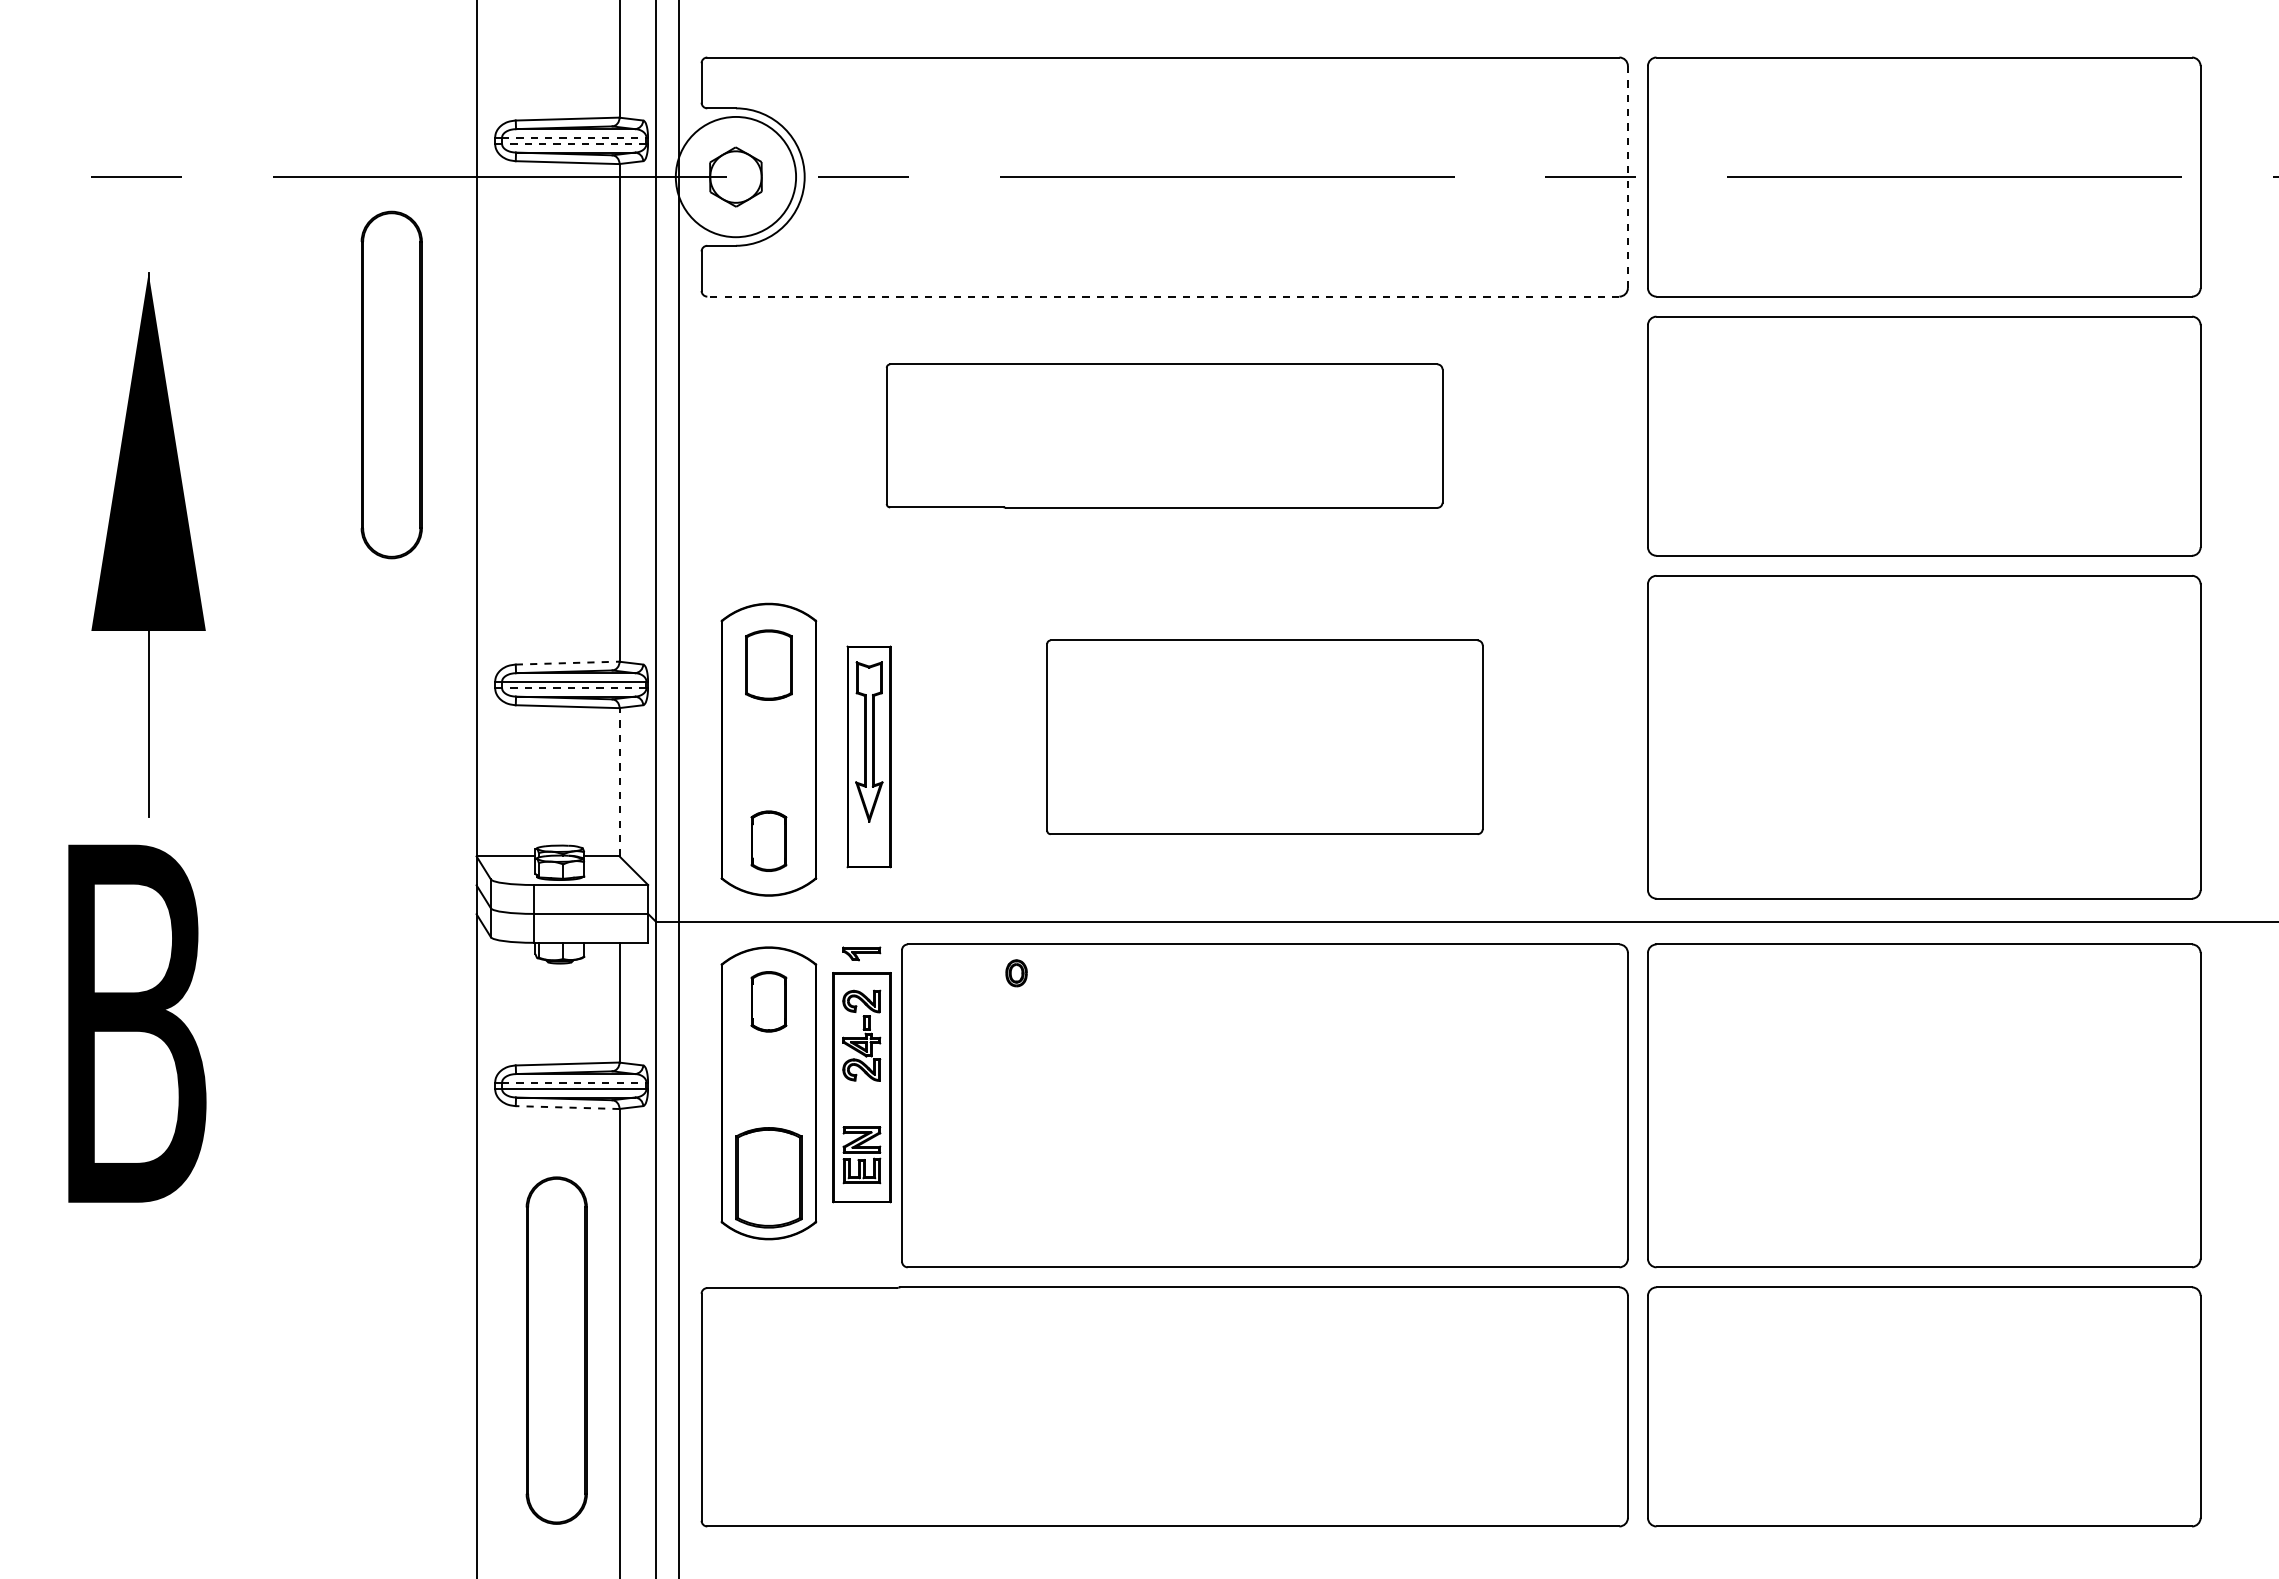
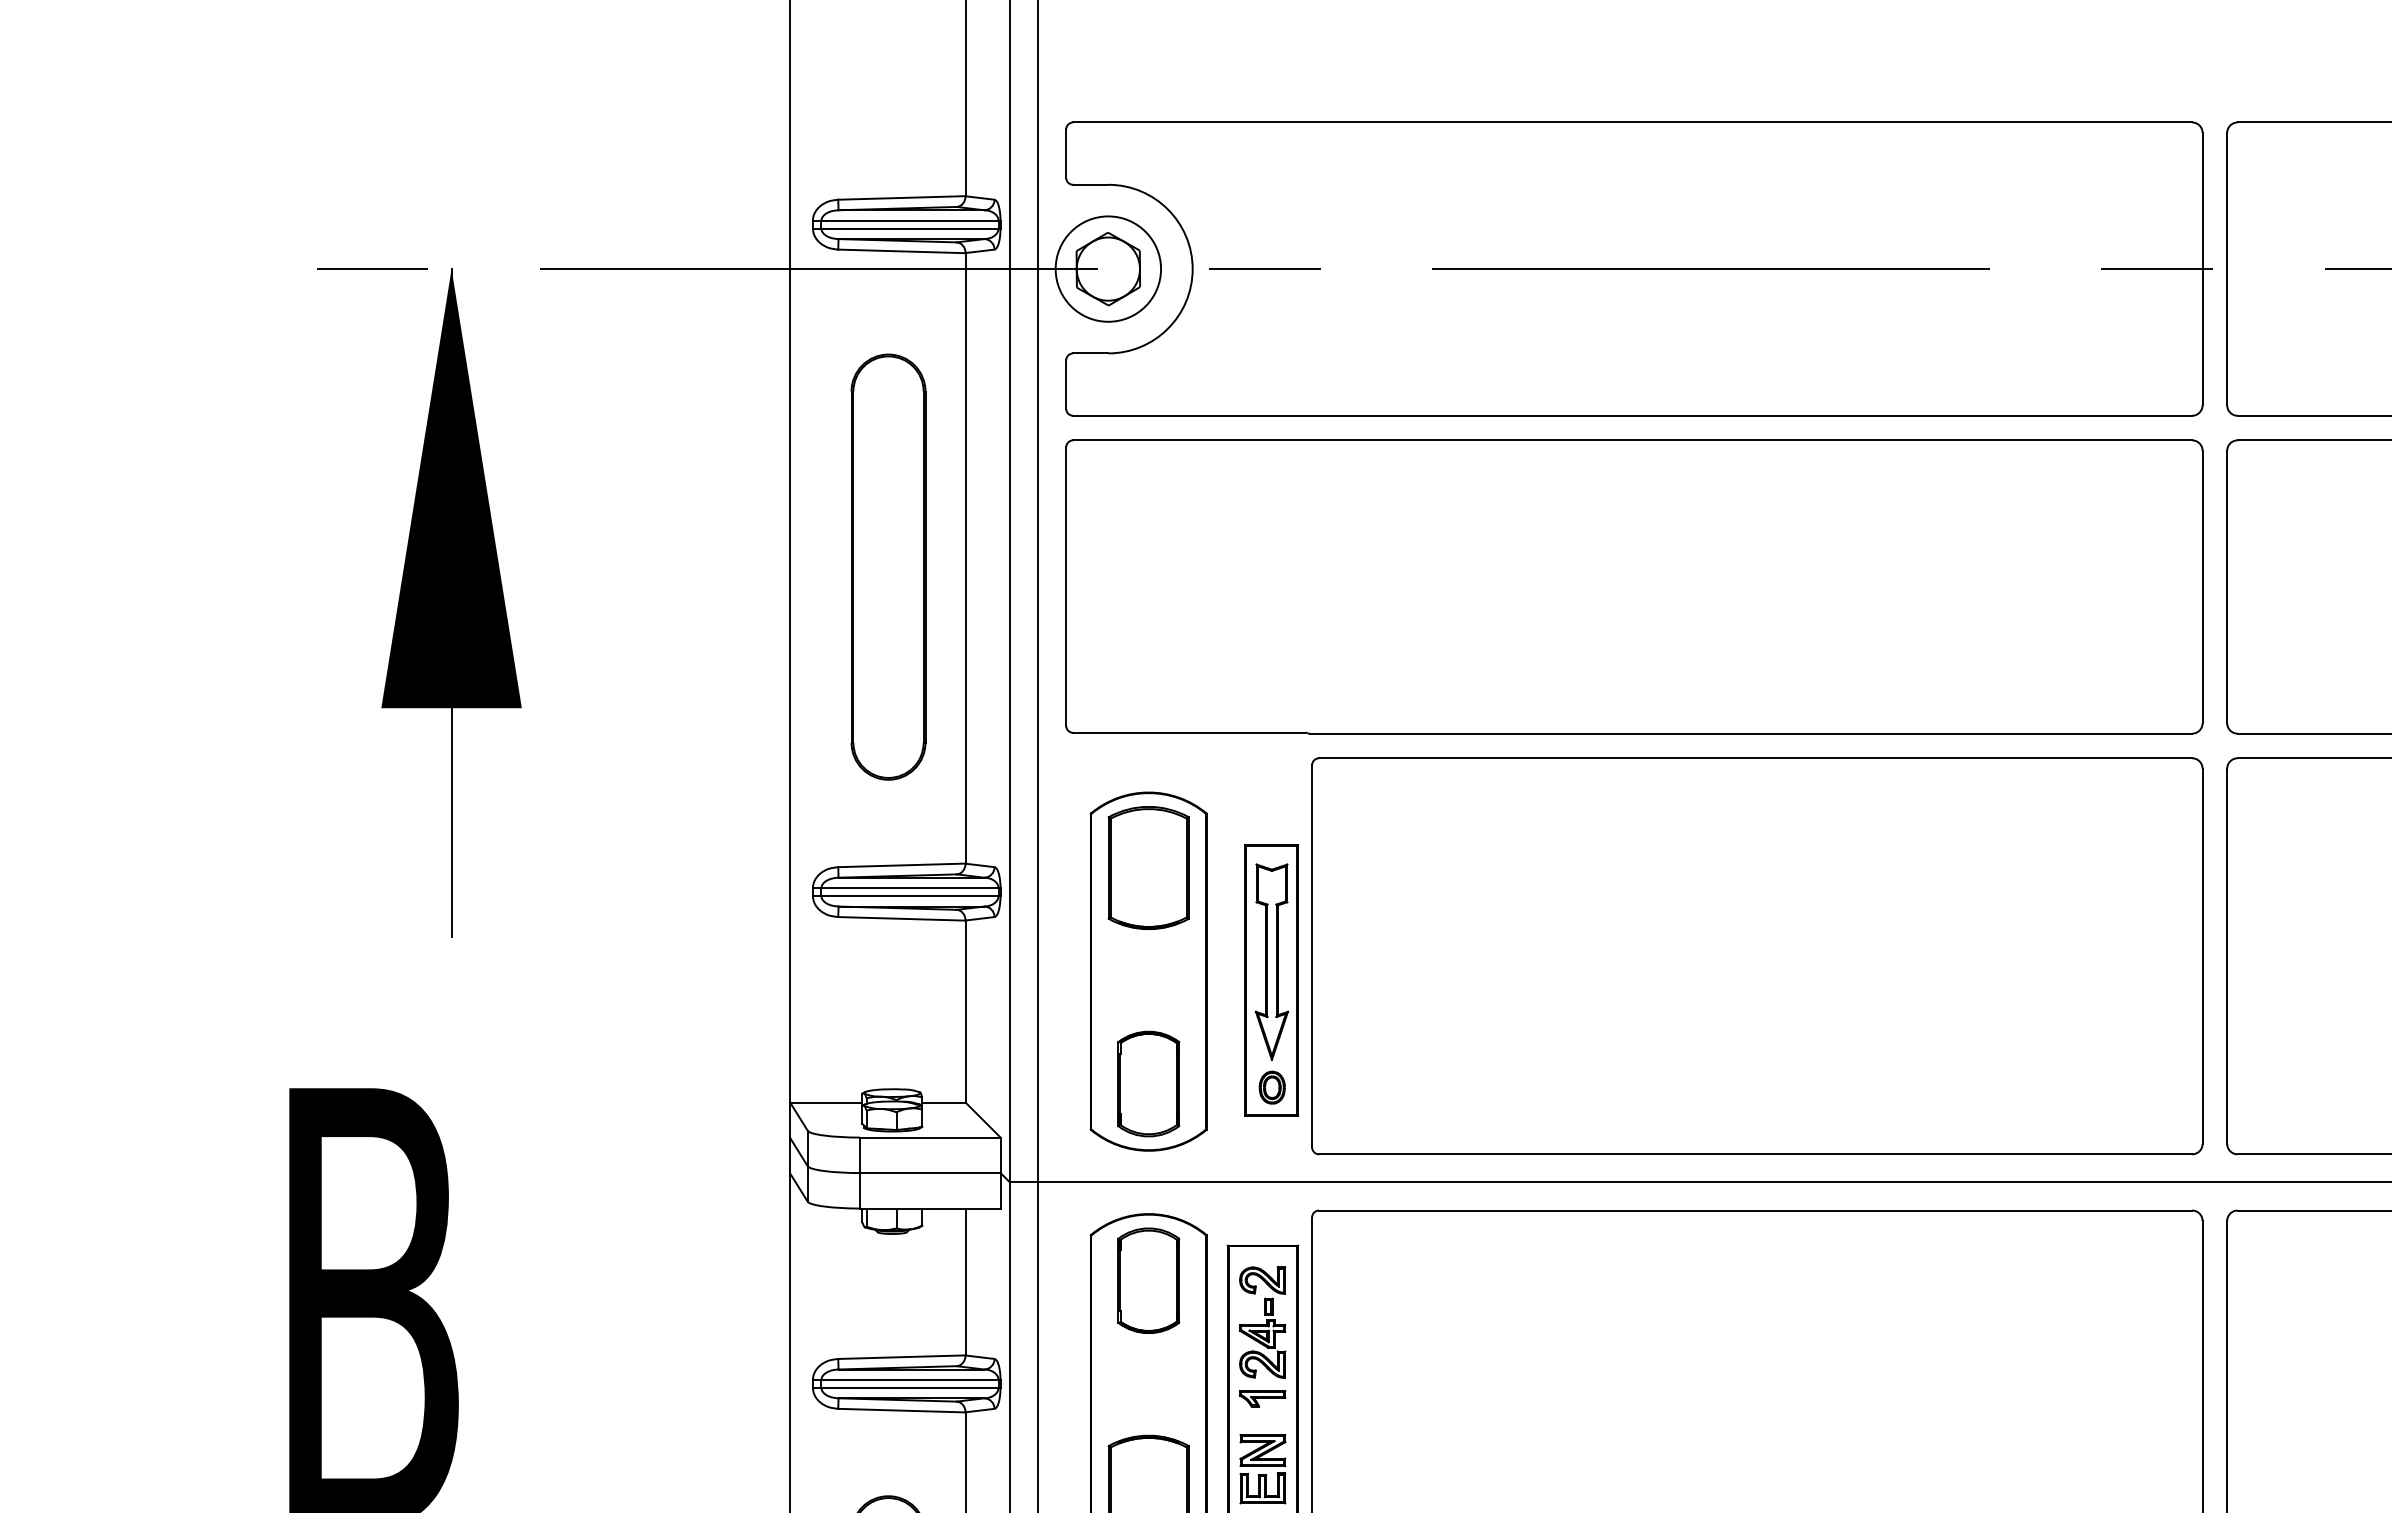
line: (574, 137) -> (910, 220), dashed -> solid
line: (573, 144) -> (909, 229), dashed -> solid
circle: (735, 177) -> (1107, 269), size x0.71
line: (1627, 177) -> (2202, 269), dashed -> solid
line: (1162, 296) -> (1631, 415), dashed -> solid
part: (391, 384) -> (888, 566), moved
part: (1164, 435) -> (1634, 586), size x1.67
part: (148, 544) -> (451, 602), moved
line: (567, 663) -> (901, 865), dashed -> solid
part: (768, 664) -> (1148, 867), size x1.43
line: (573, 688) -> (909, 896), dashed -> solid
part: (1264, 737) -> (1756, 956), size x1.67
line: (619, 781) -> (965, 1010), dashed -> solid
part: (768, 840) -> (1148, 1082), size x1.43
part: (861, 953) -> (1262, 1398), moved
part: (1016, 973) -> (1272, 1087), moved
part: (768, 1001) -> (1148, 1280), size x1.43
line: (574, 1082) -> (910, 1379), dashed -> solid
line: (567, 1107) -> (901, 1410), dashed -> solid

